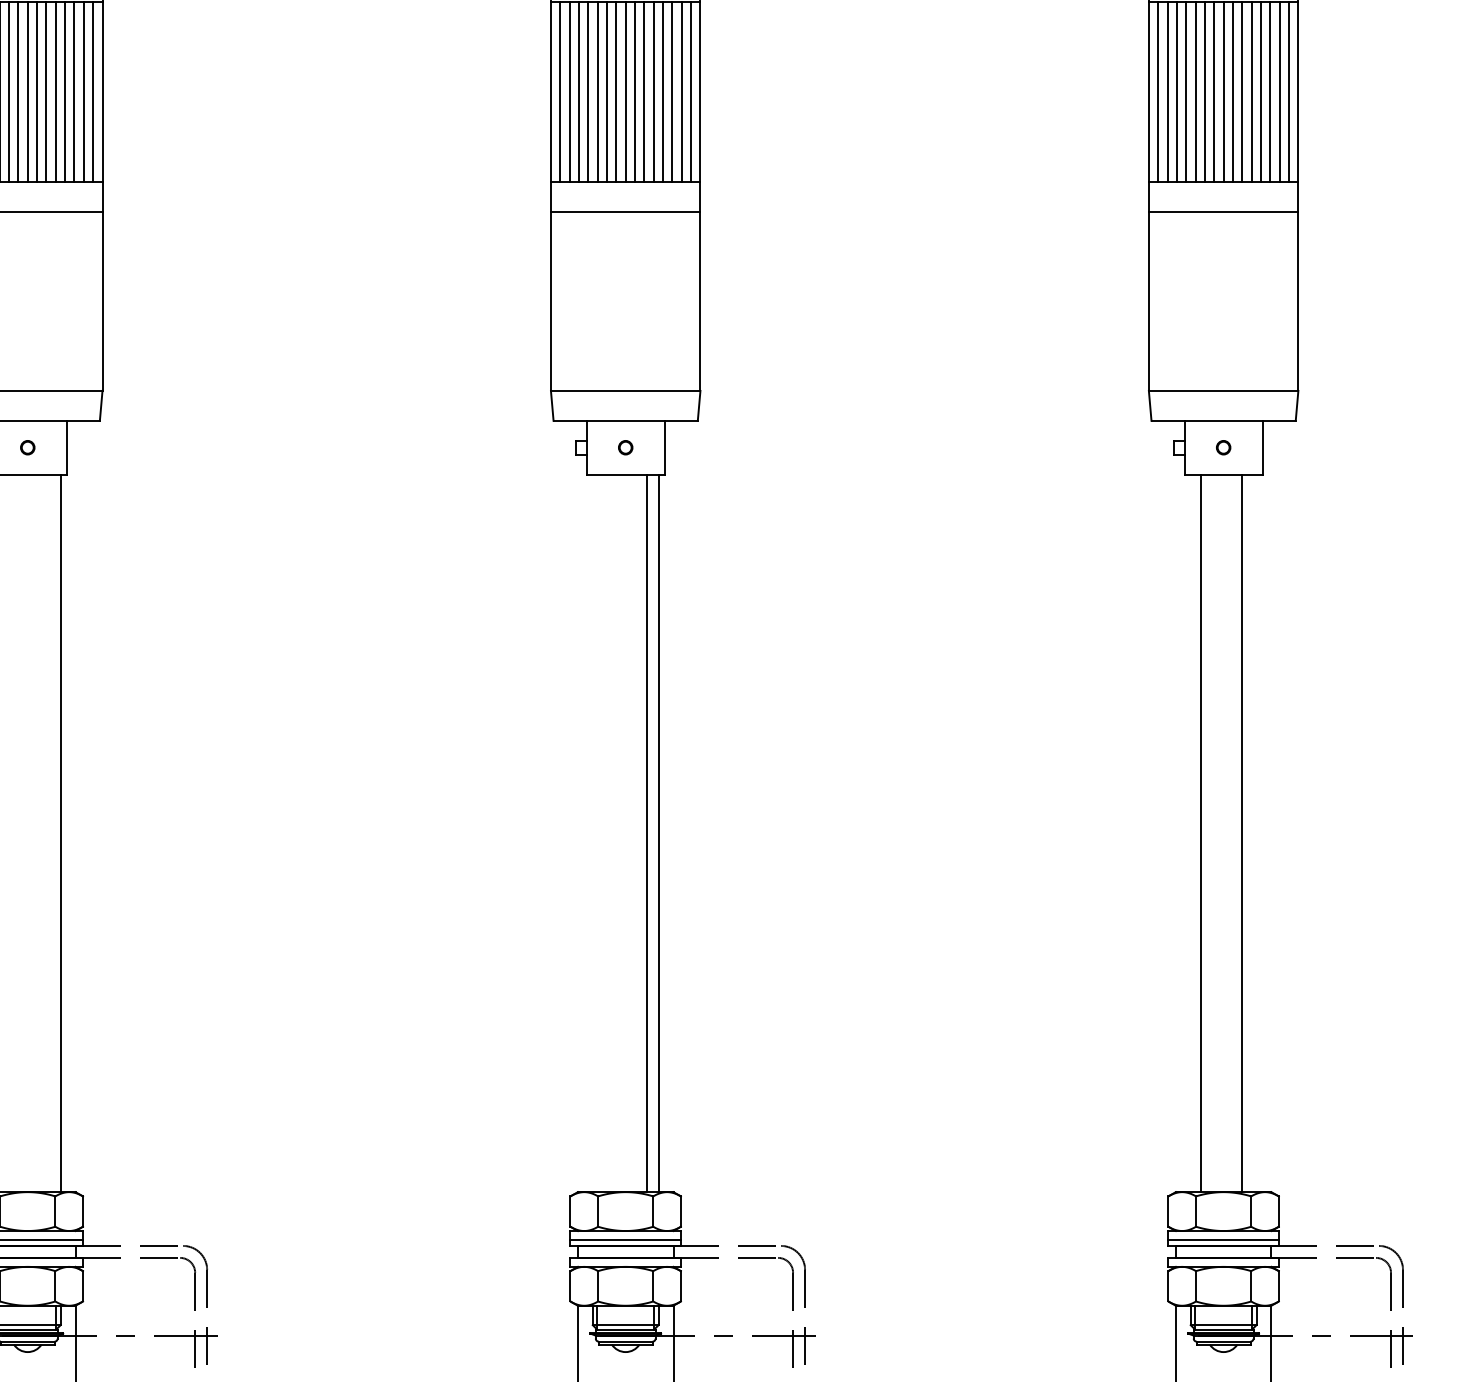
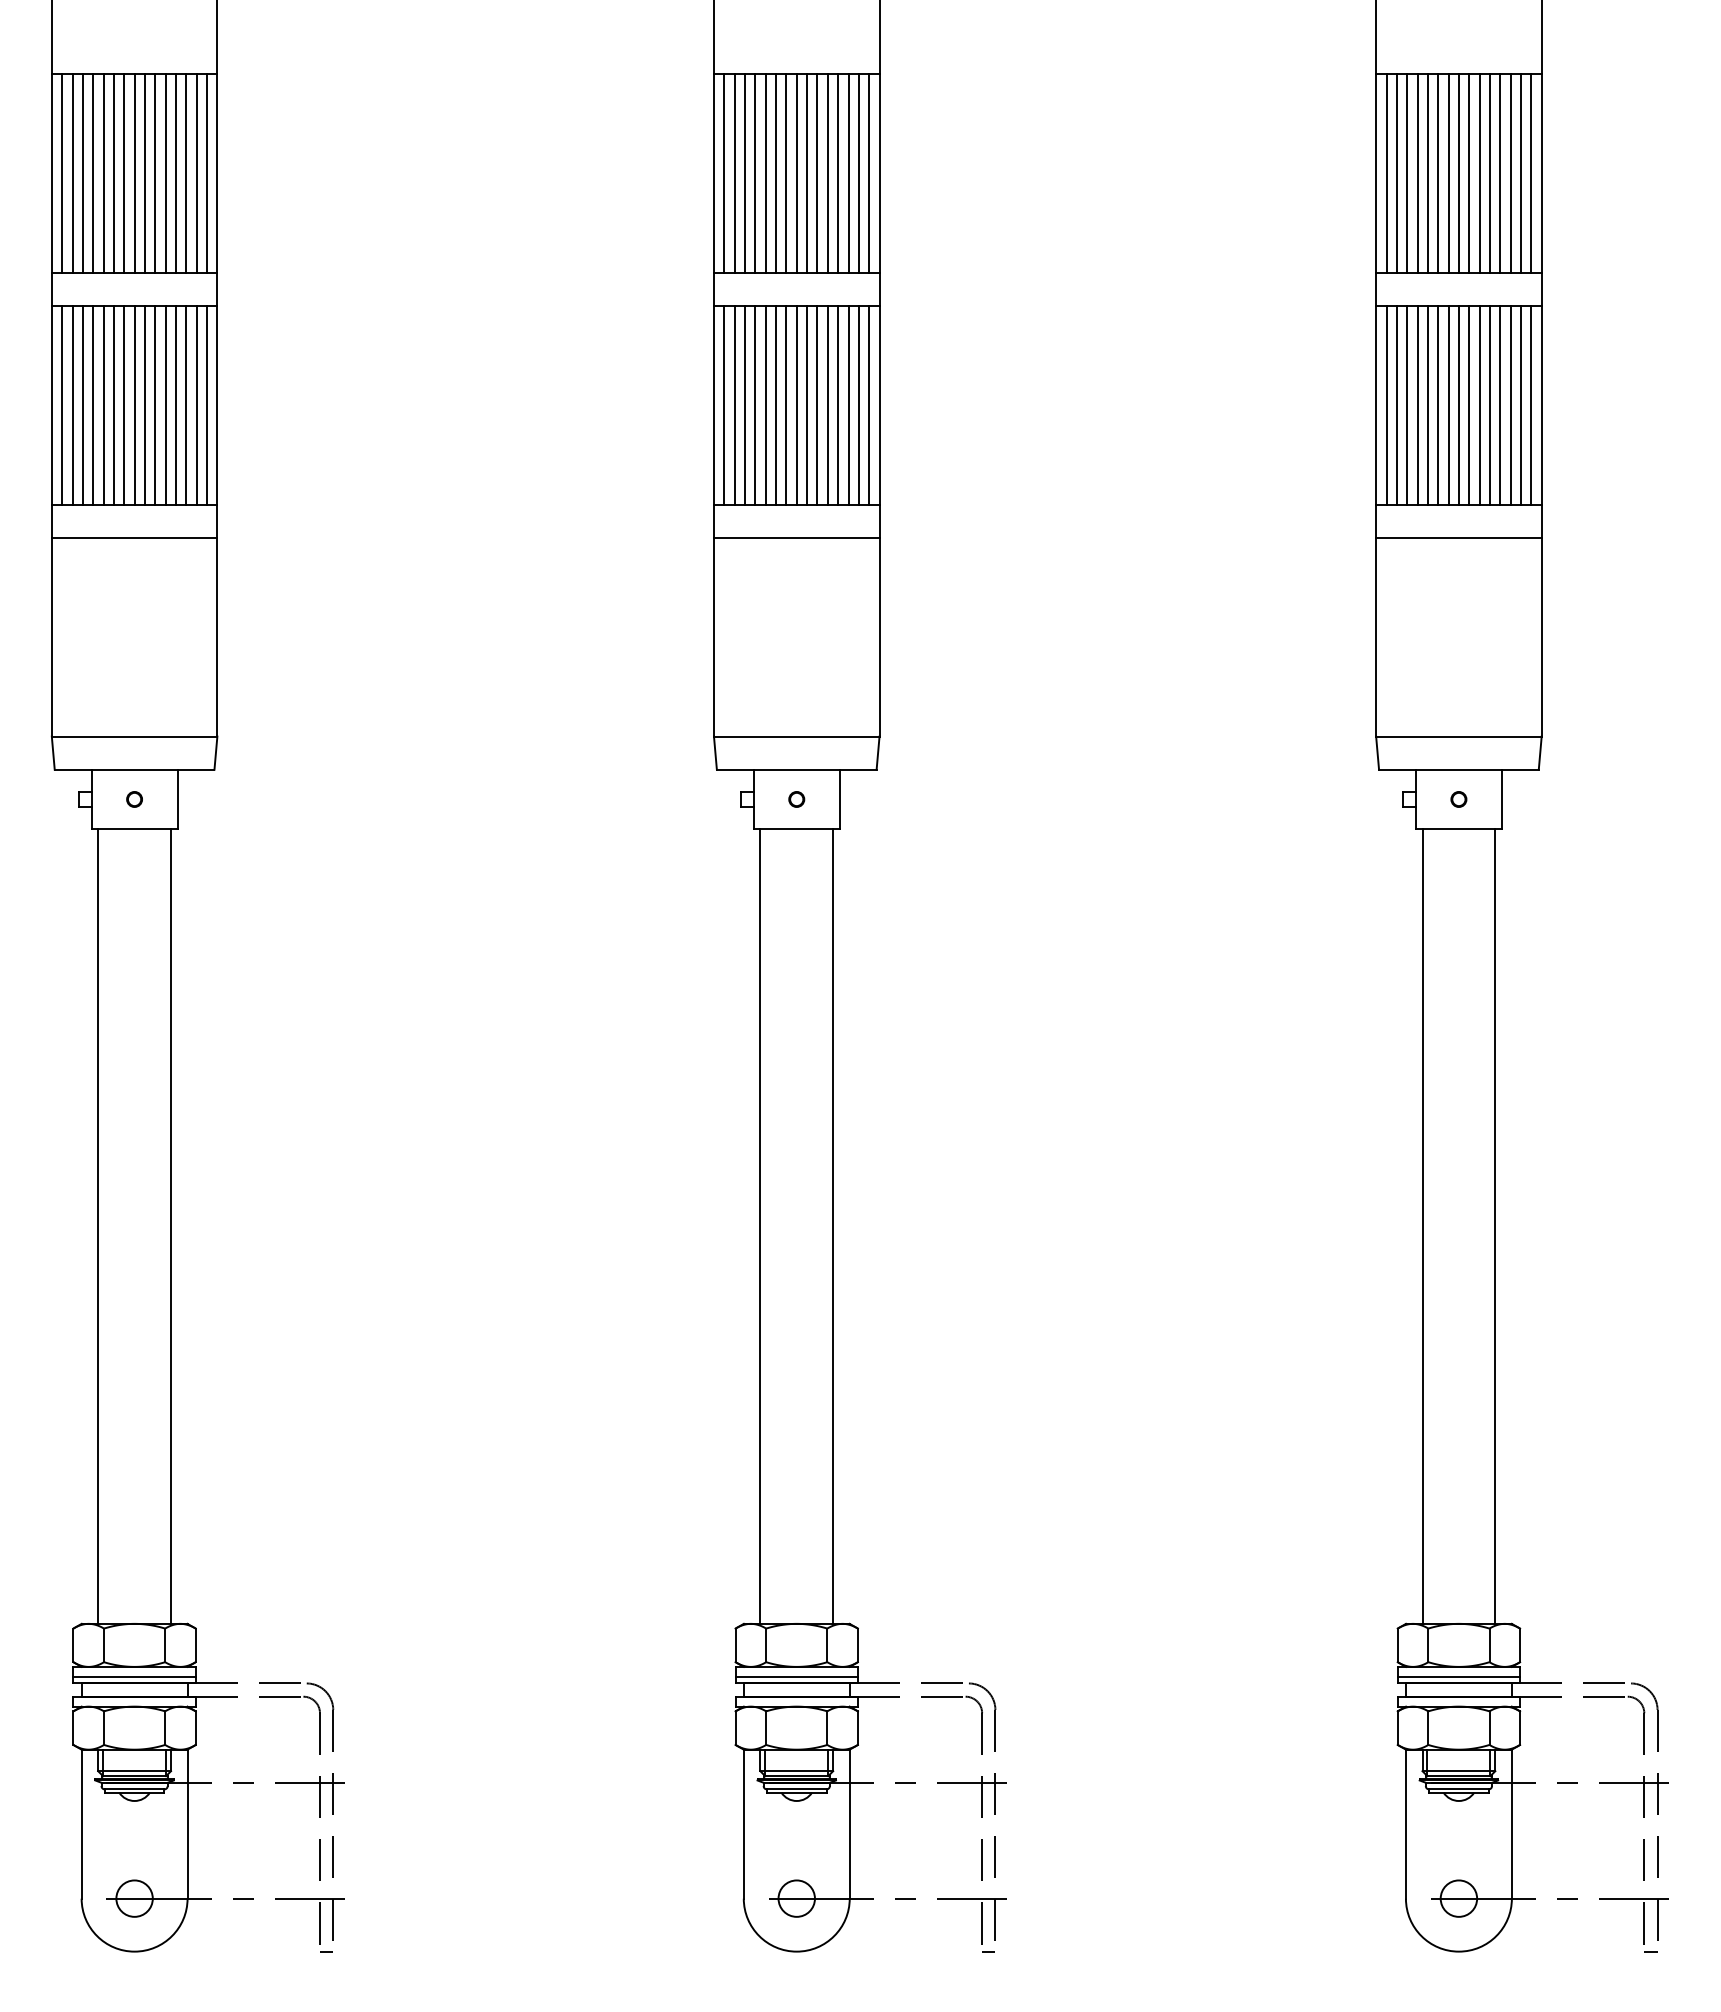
line: (647, 833) -> (760, 1226), moved
line: (1200, 833) -> (1495, 1226), moved
line: (1242, 833) -> (1422, 1226), moved

